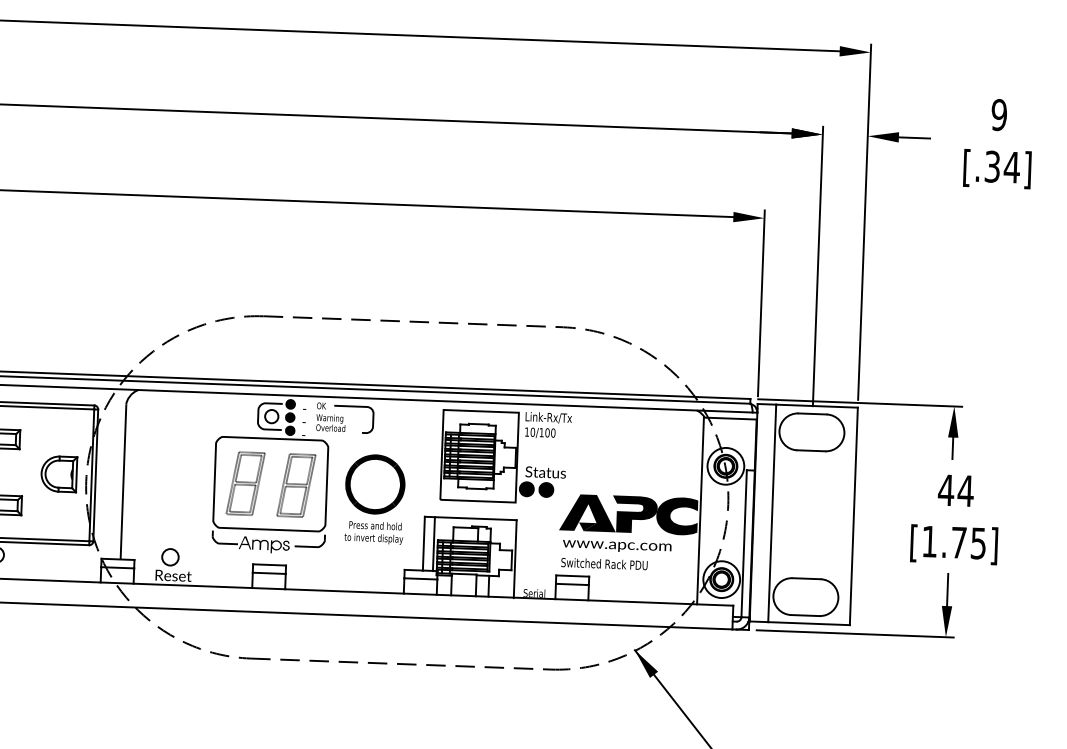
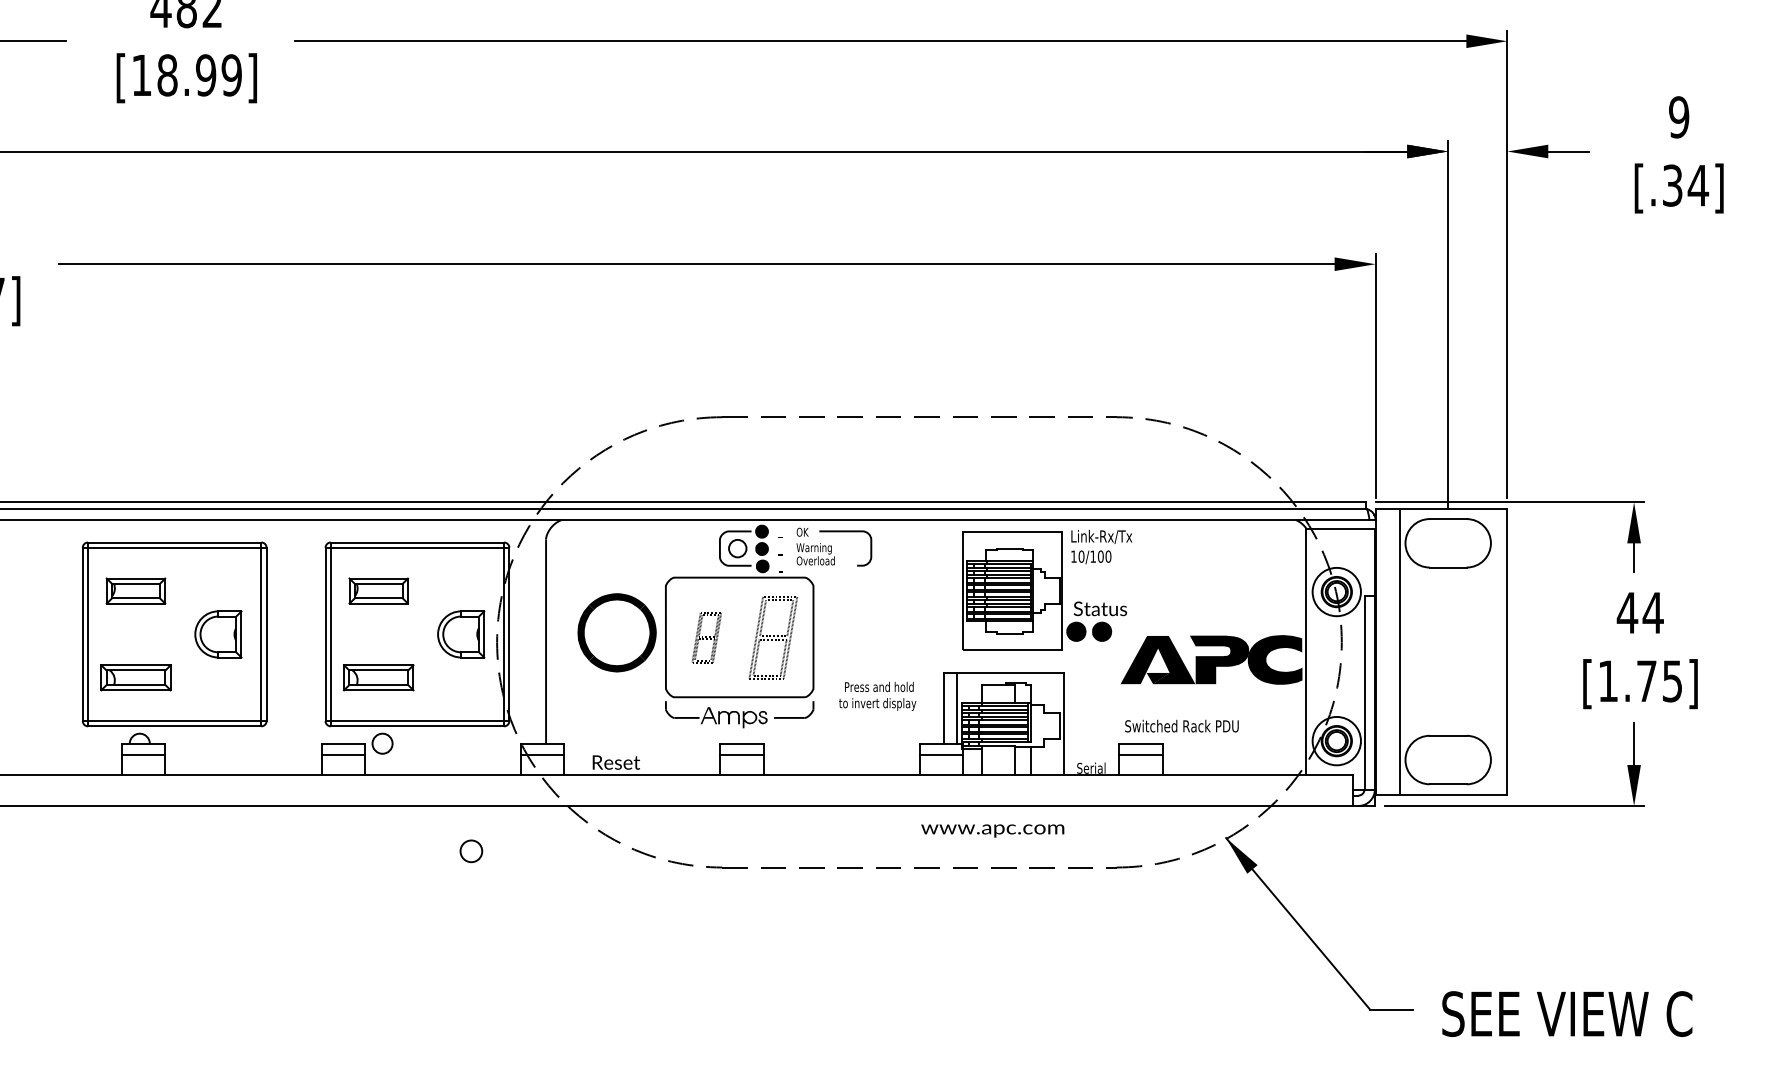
part: (245, 483) -> (706, 637), size x0.6
part: (374, 484) -> (616, 632), moved
text: (616, 546) -> (992, 830), moved
circle: (170, 557) -> (471, 851), moved

